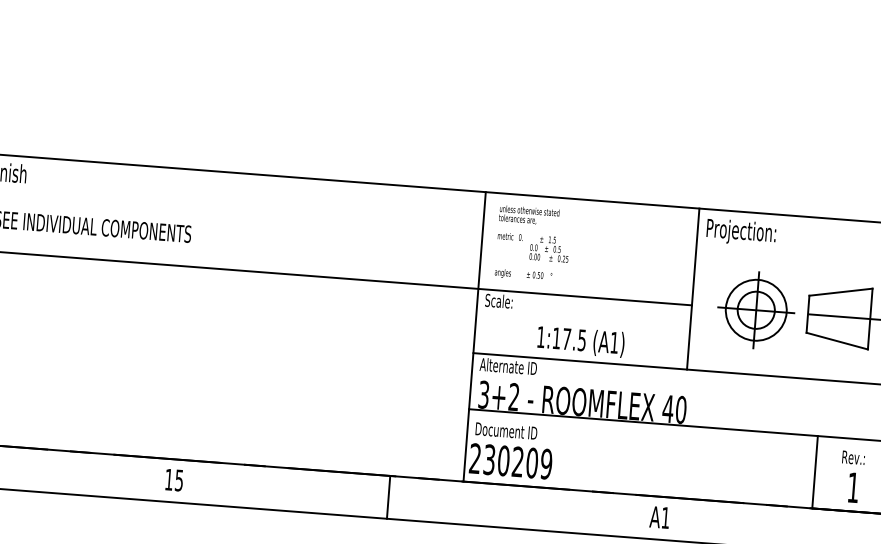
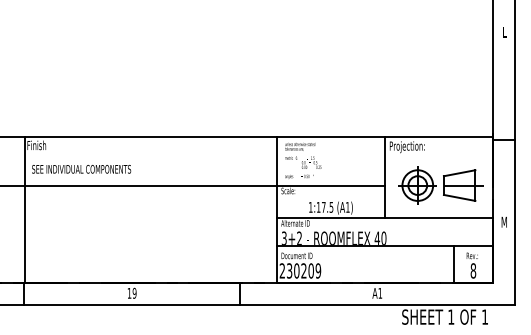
text: (179, 478) -> (134, 292), 15 -> 19
text: (853, 486) -> (473, 270), 1 -> 8

